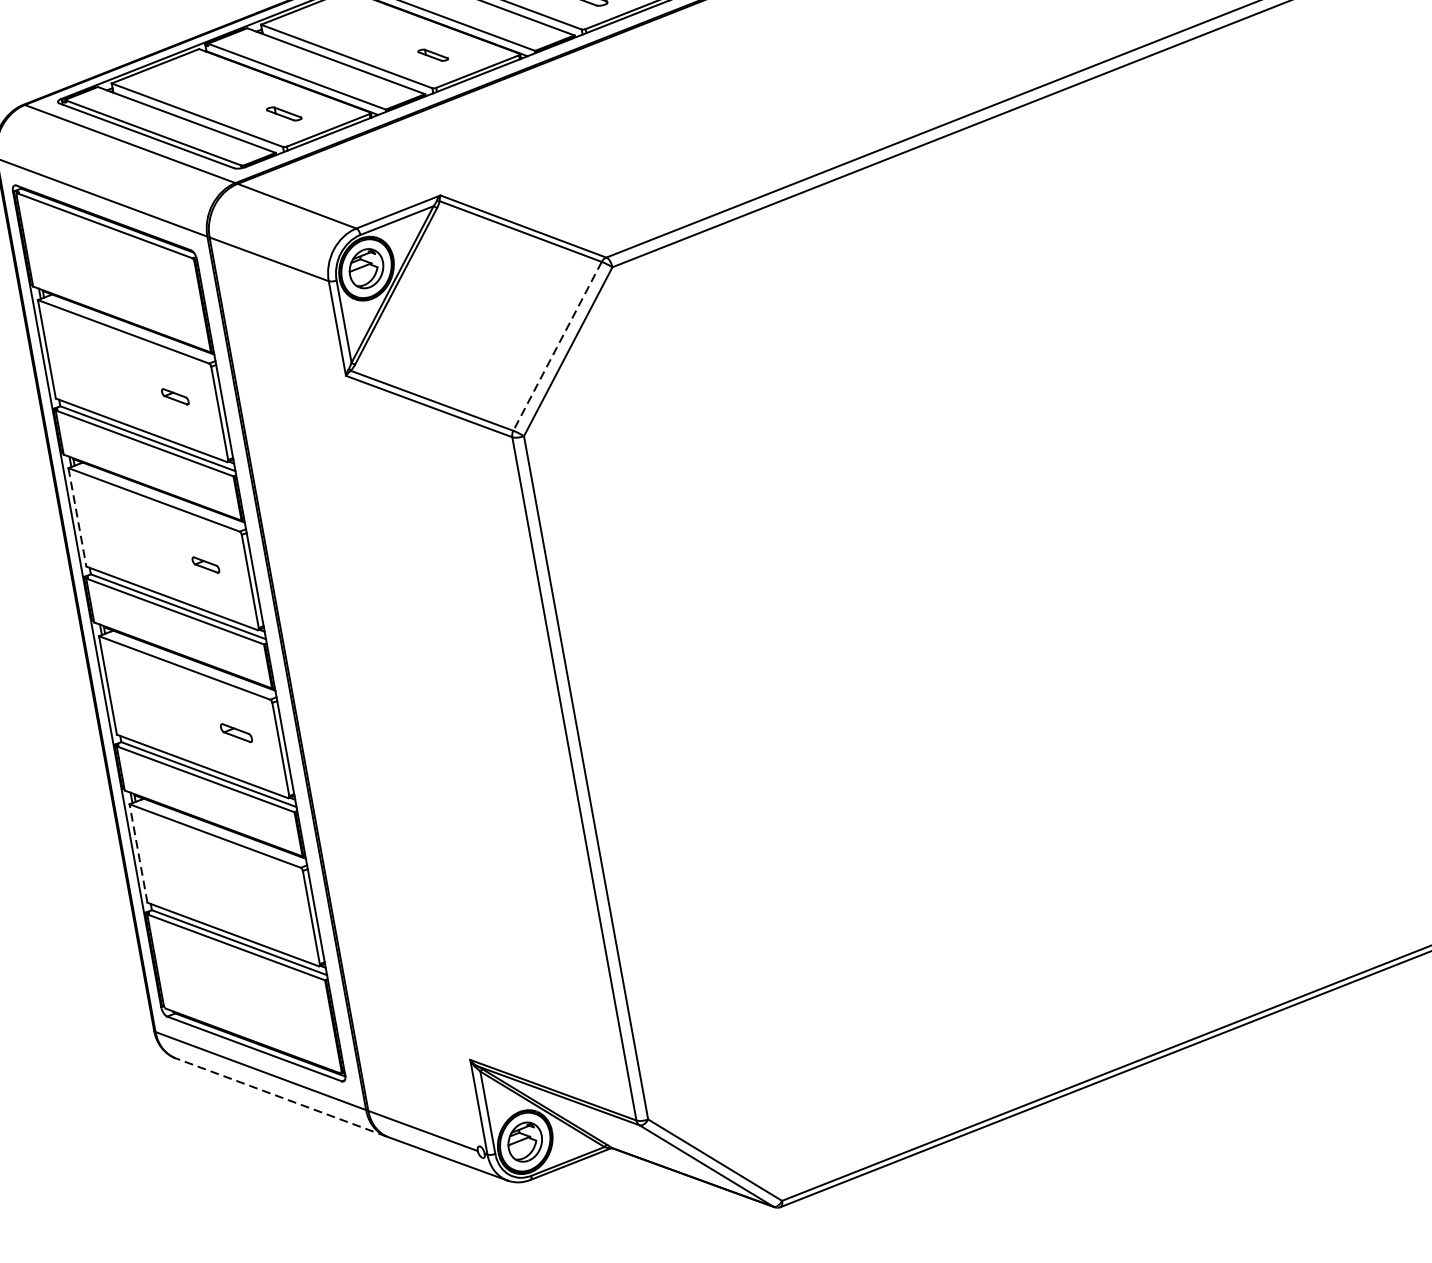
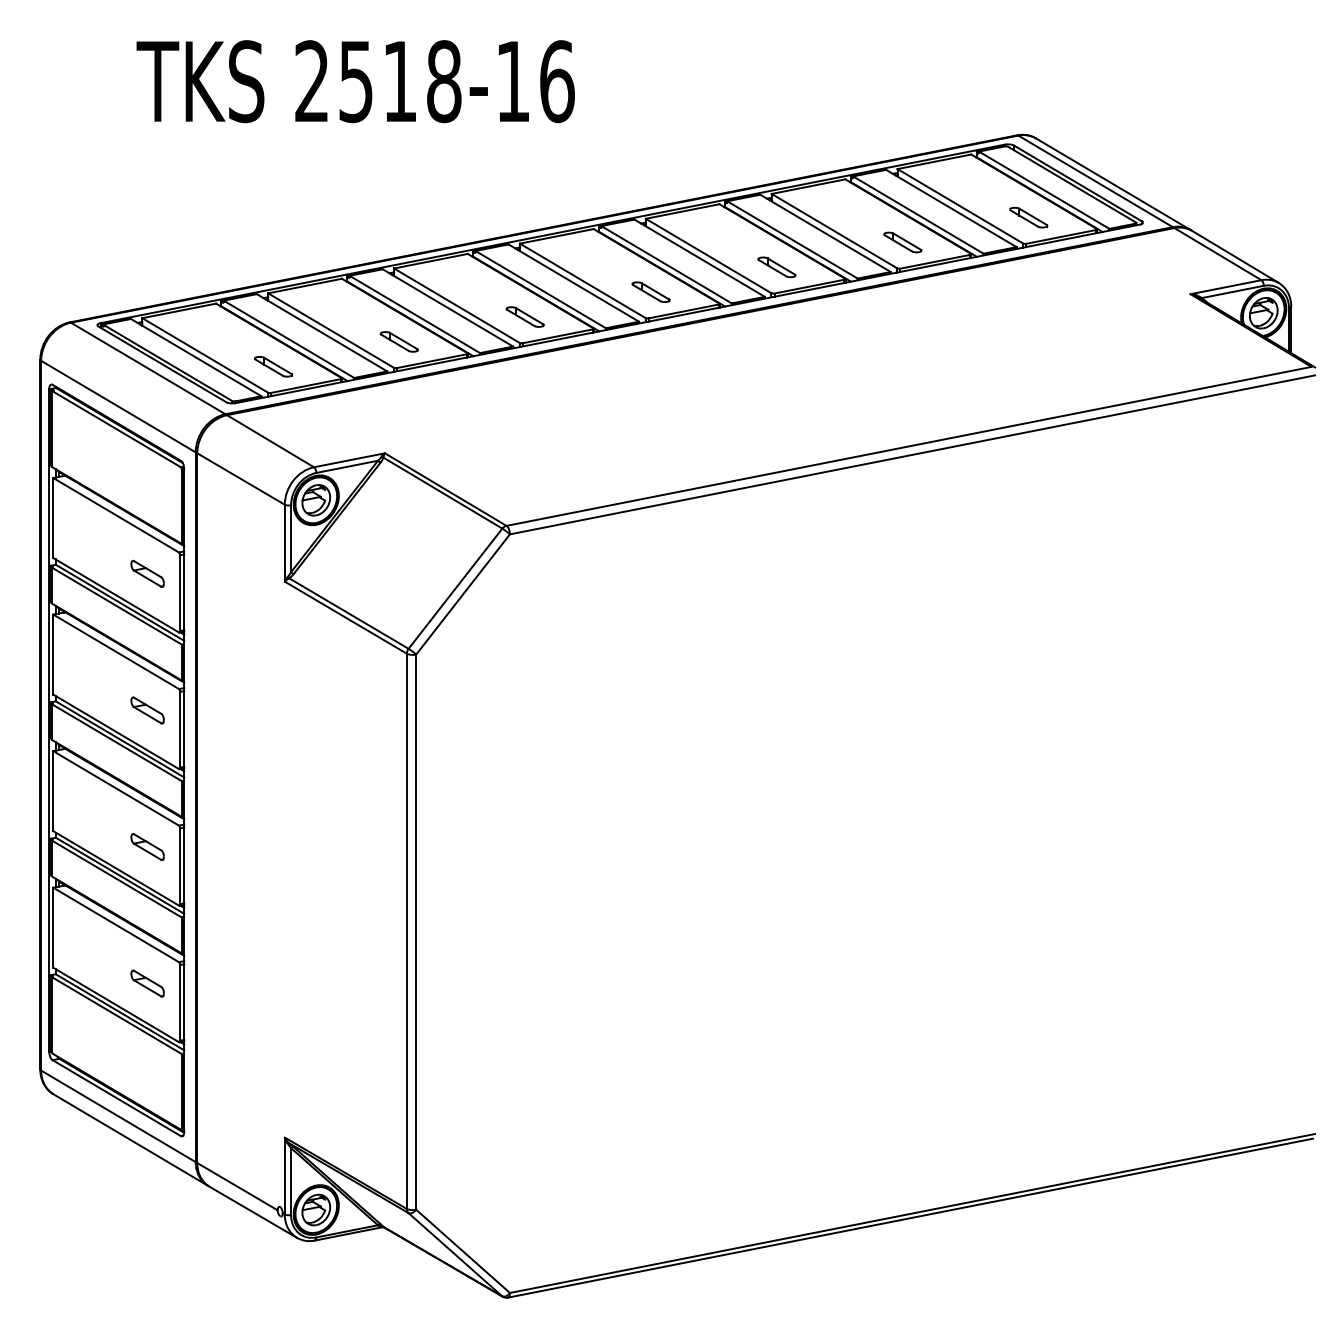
part: (432, 54) -> (398, 341), size x1.67
part: (283, 113) -> (273, 366), size x1.43
line: (557, 347) -> (455, 589), dashed -> solid
part: (175, 396) -> (147, 573), size x1.67
line: (77, 518) -> (53, 655), dashed -> solid
part: (205, 565) -> (147, 710), size x1.67
part: (236, 732) -> (147, 846), size x1.43
line: (138, 853) -> (53, 927), dashed -> solid
part: (266, 901) -> (147, 983), added
line: (281, 1098) -> (130, 1140), dashed -> solid

